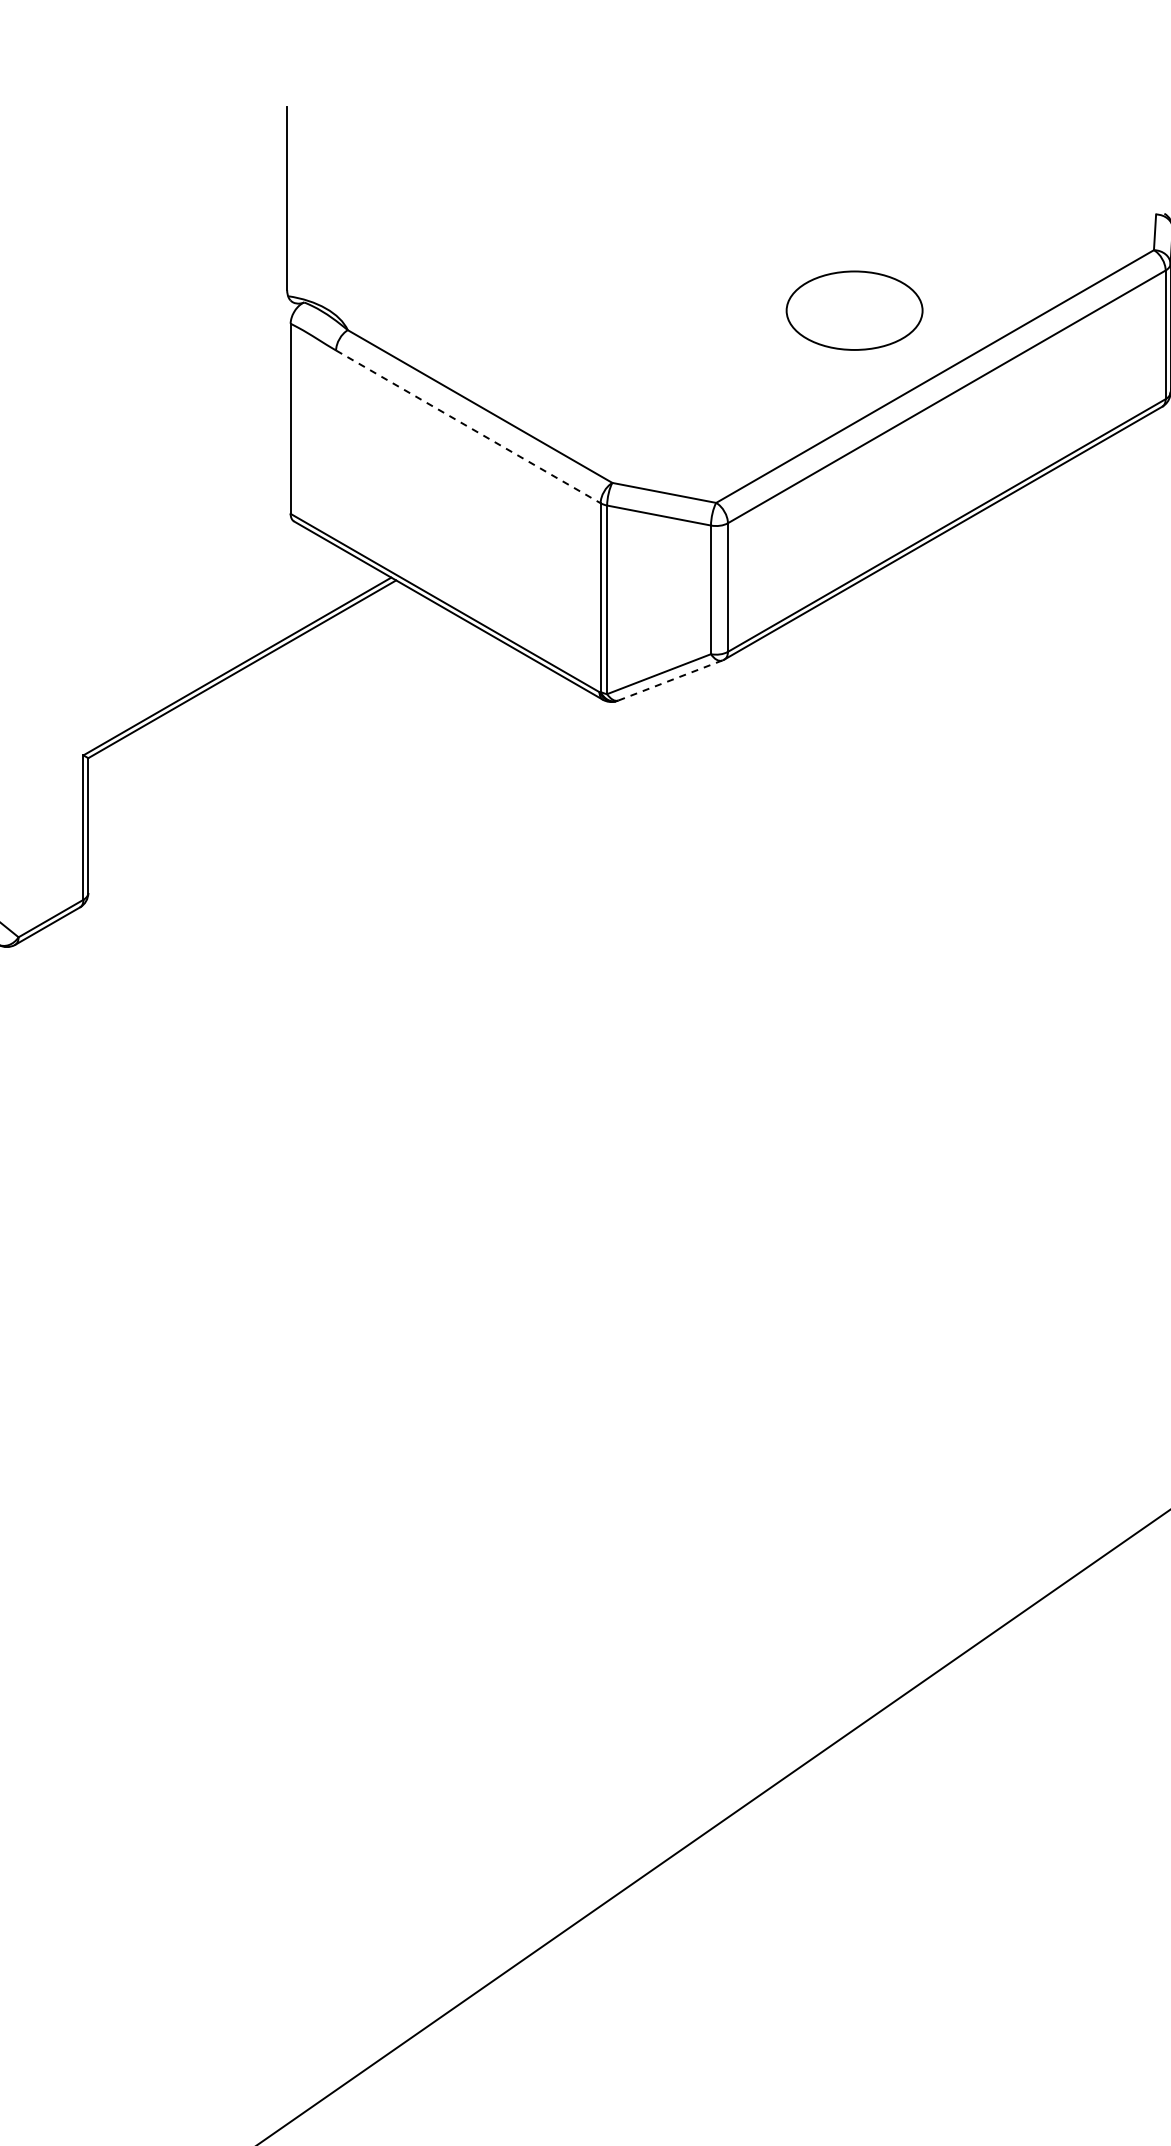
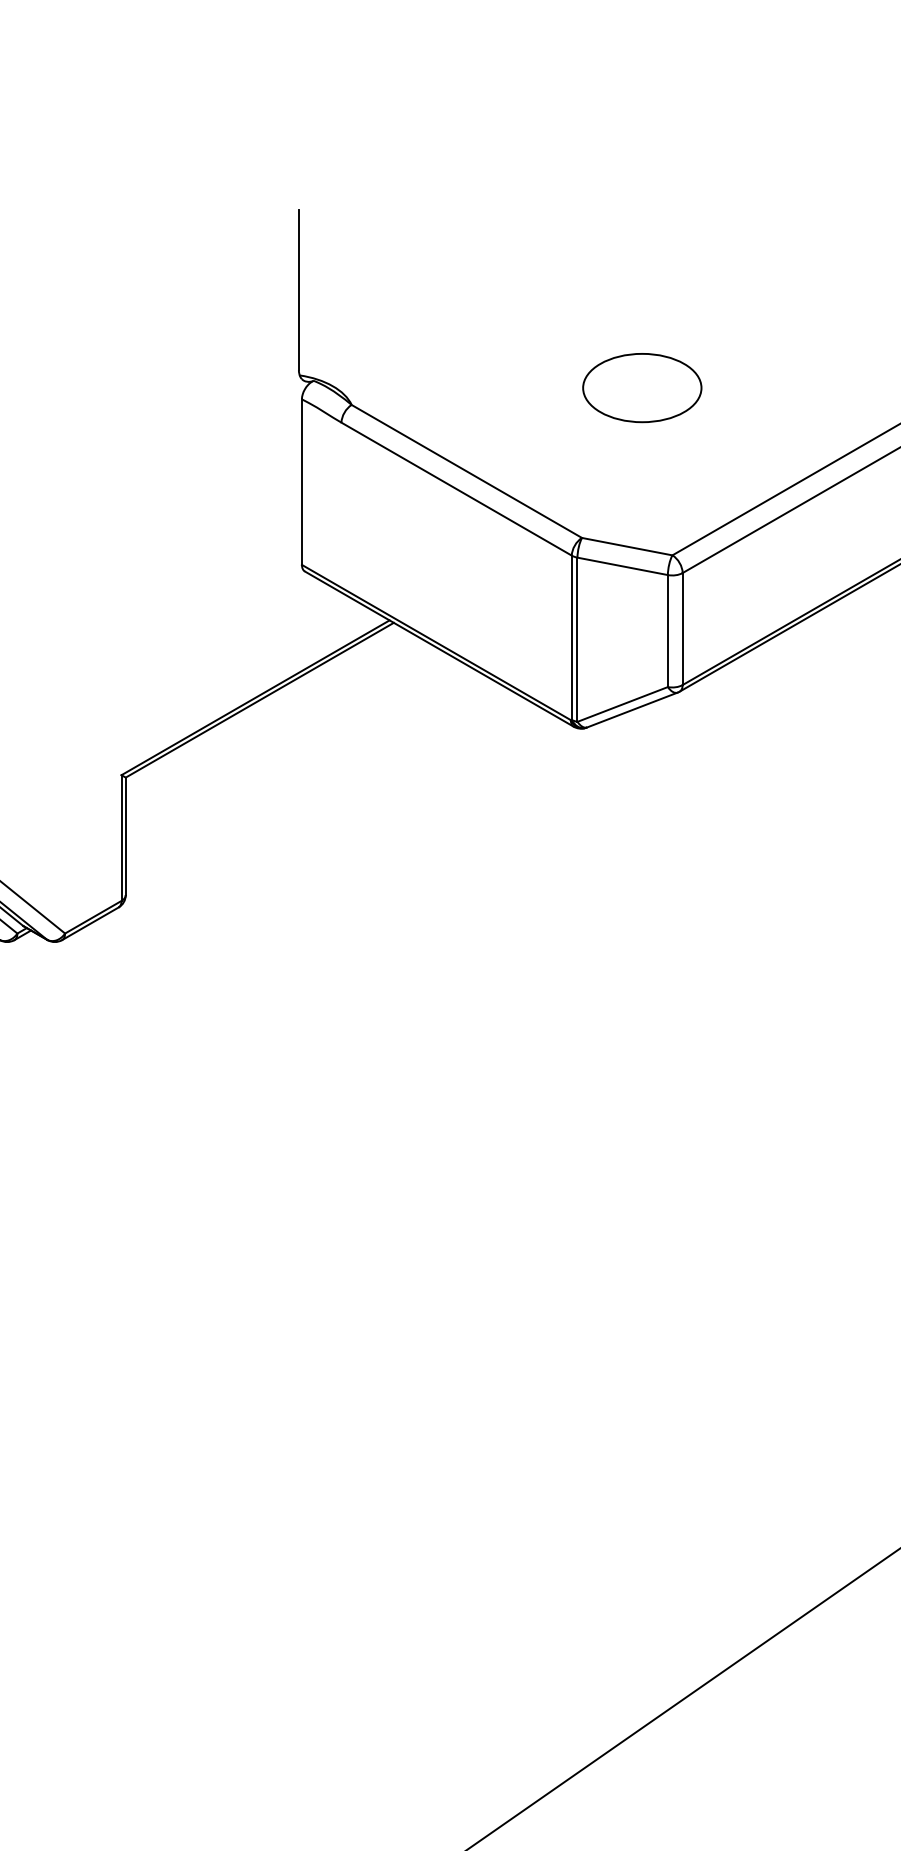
part: (854, 310) -> (642, 387), moved
line: (468, 426) -> (456, 488), dashed -> solid
line: (670, 680) -> (632, 709), dashed -> solid

